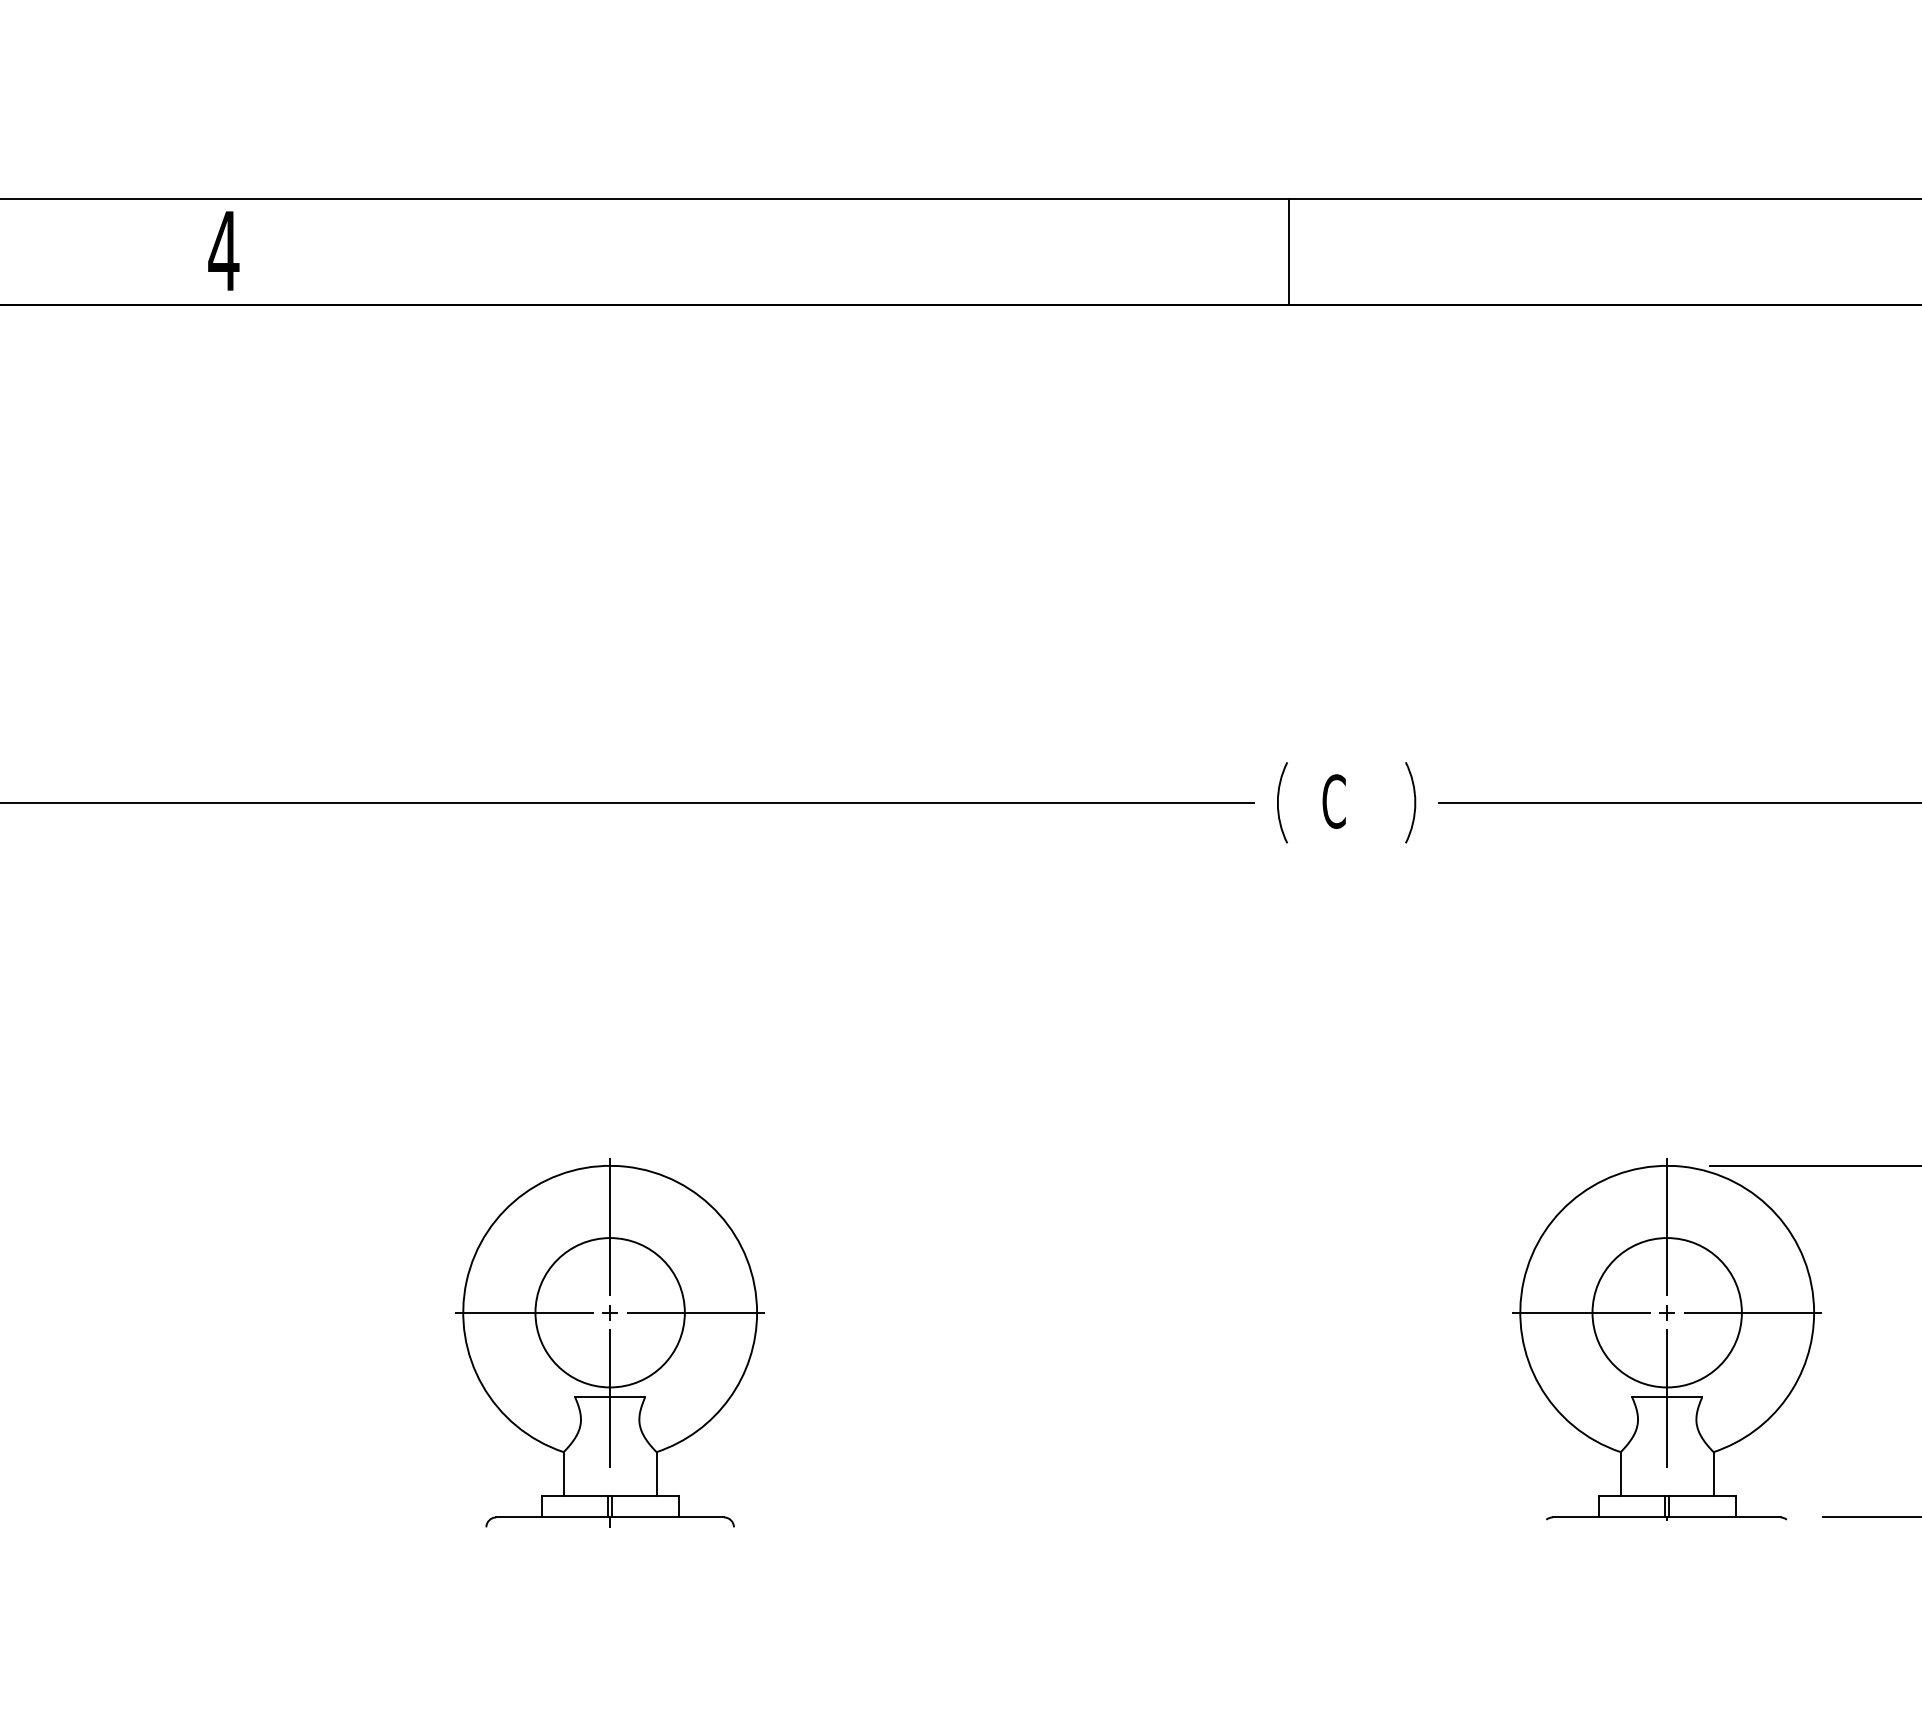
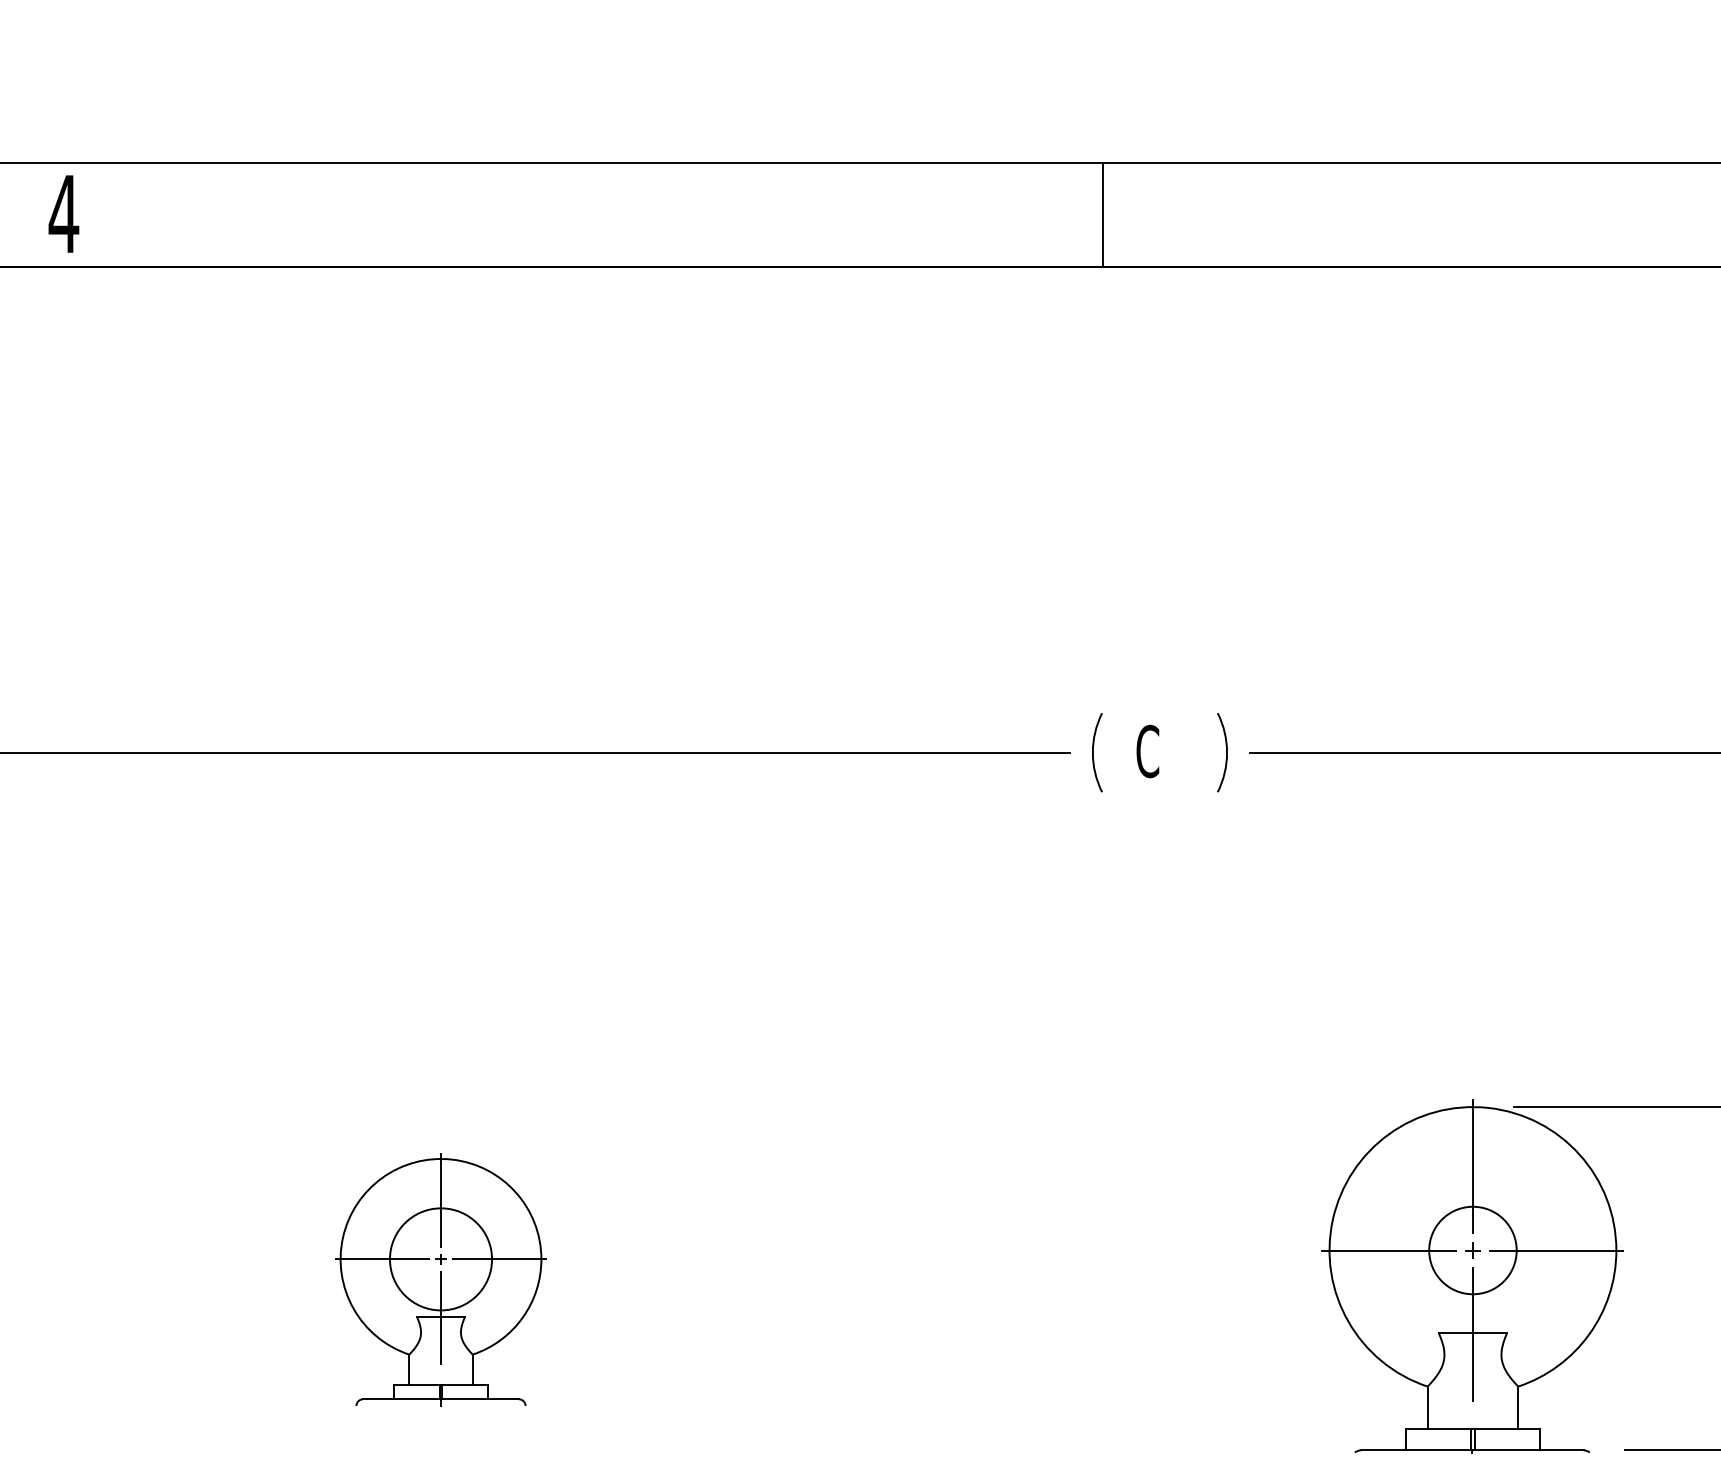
circle: (1666, 1312) -> (1472, 1250), size x0.6
part: (609, 1342) -> (440, 1279), size x0.7

